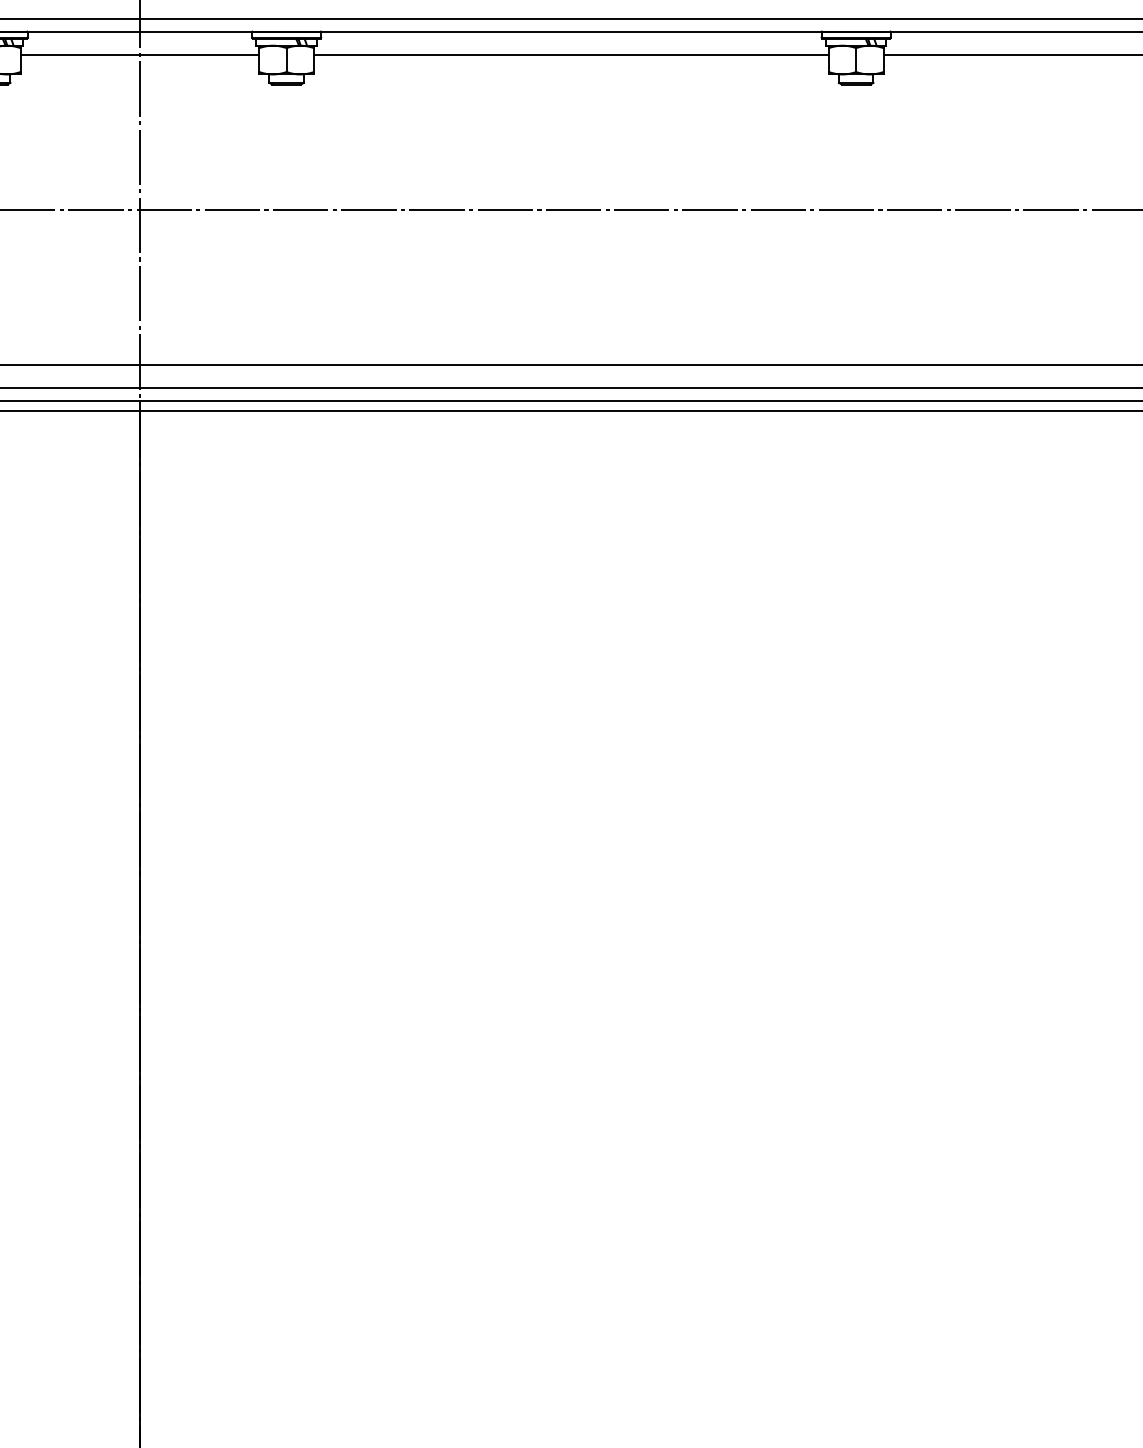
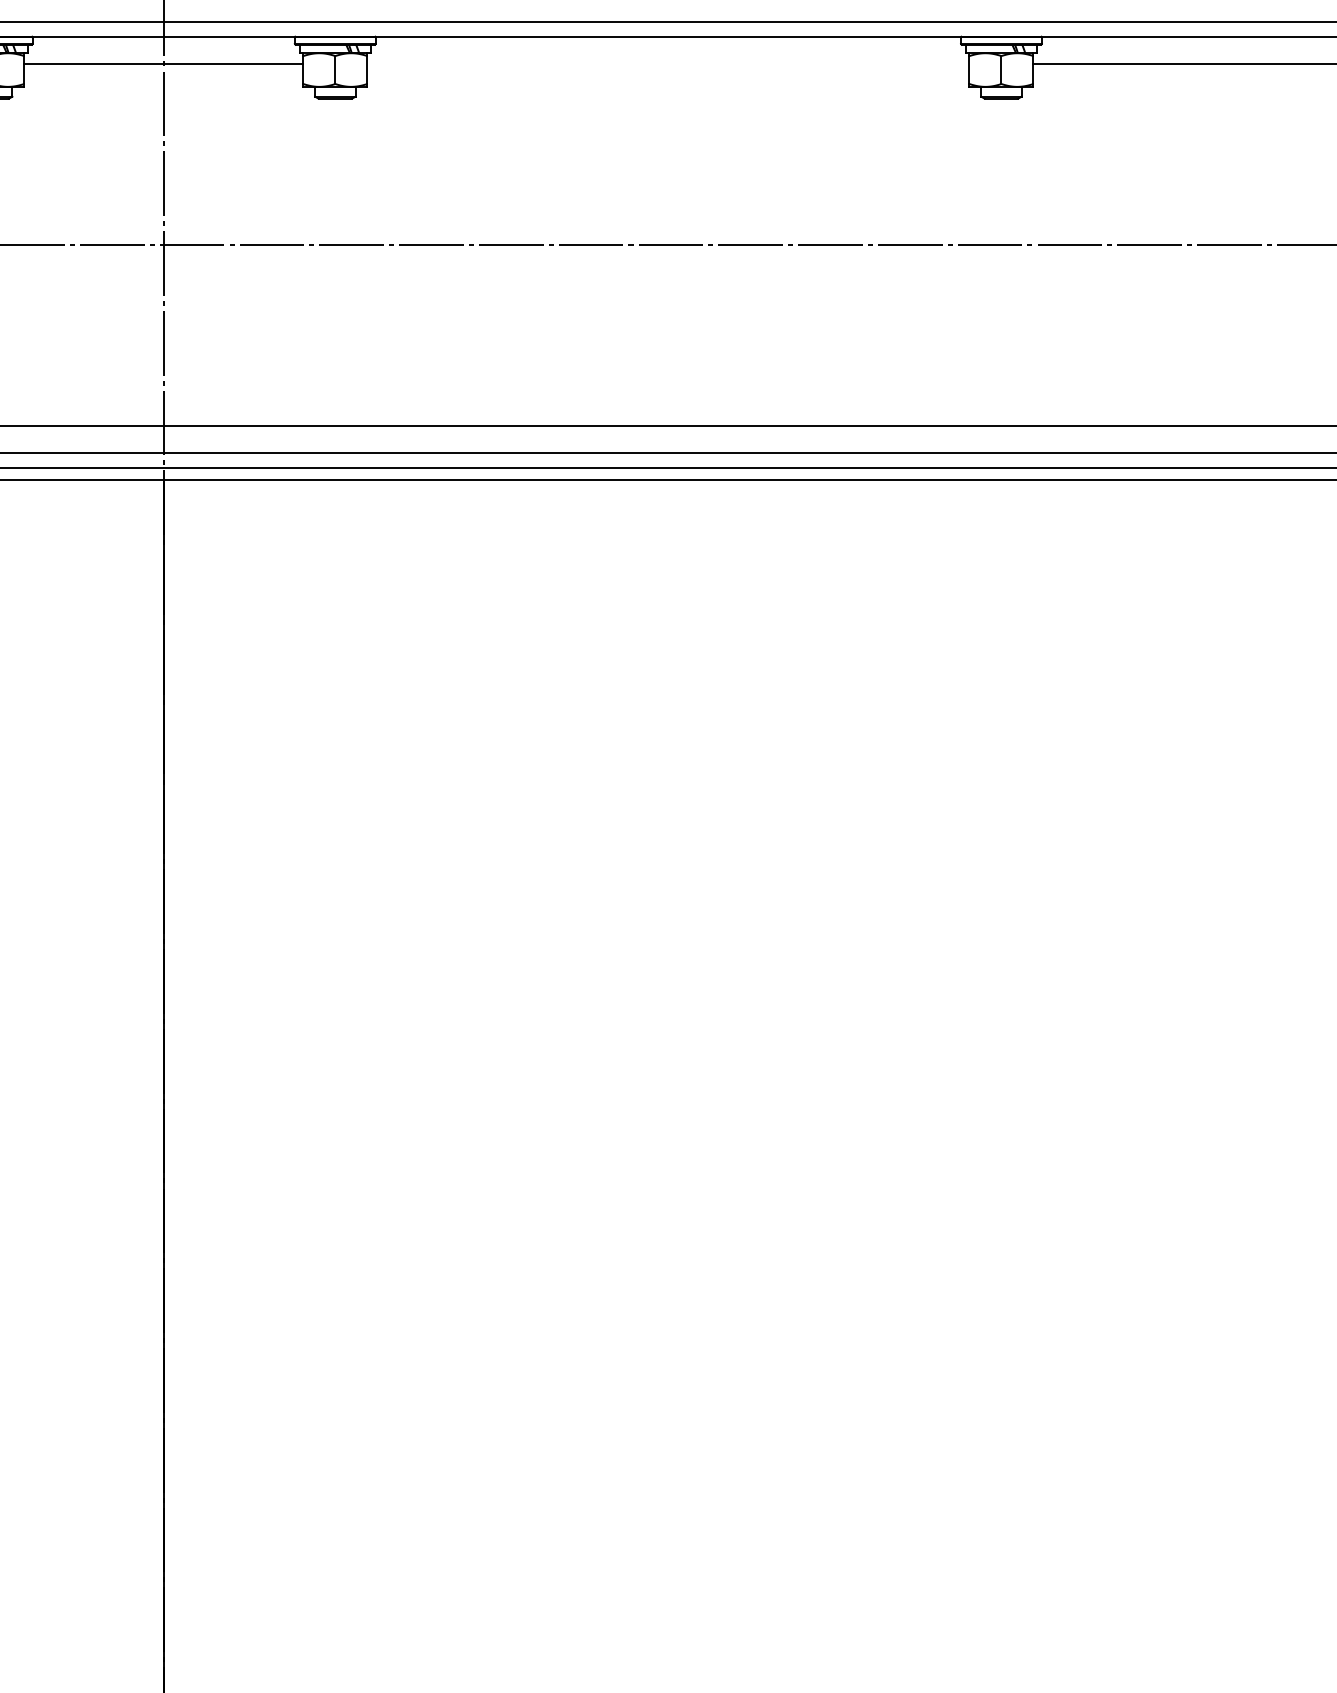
line: (570, 54) -> (667, 63), removed

